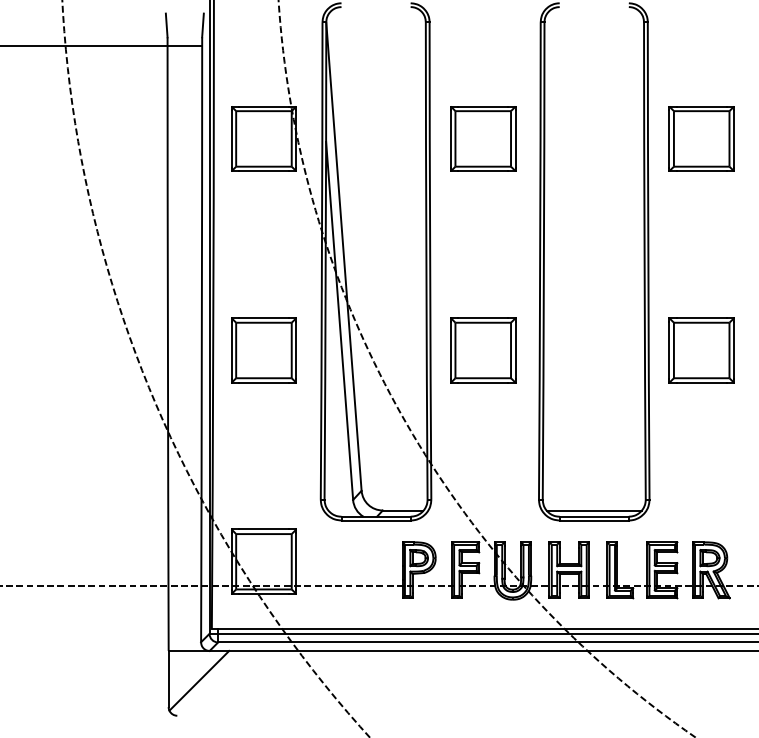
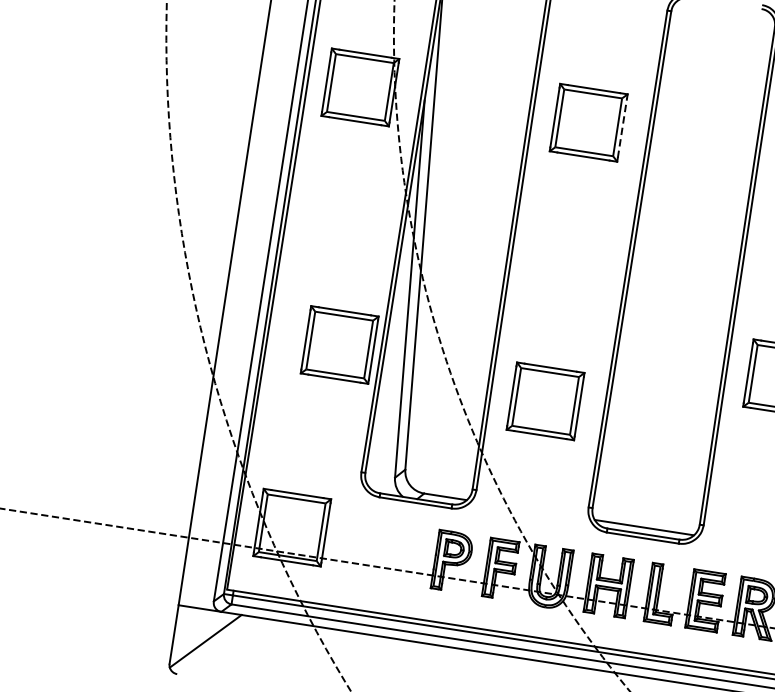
line: (515, 138) -> (622, 127), solid -> dashed
part: (263, 350) -> (339, 344), moved
part: (483, 350) -> (545, 401), moved

